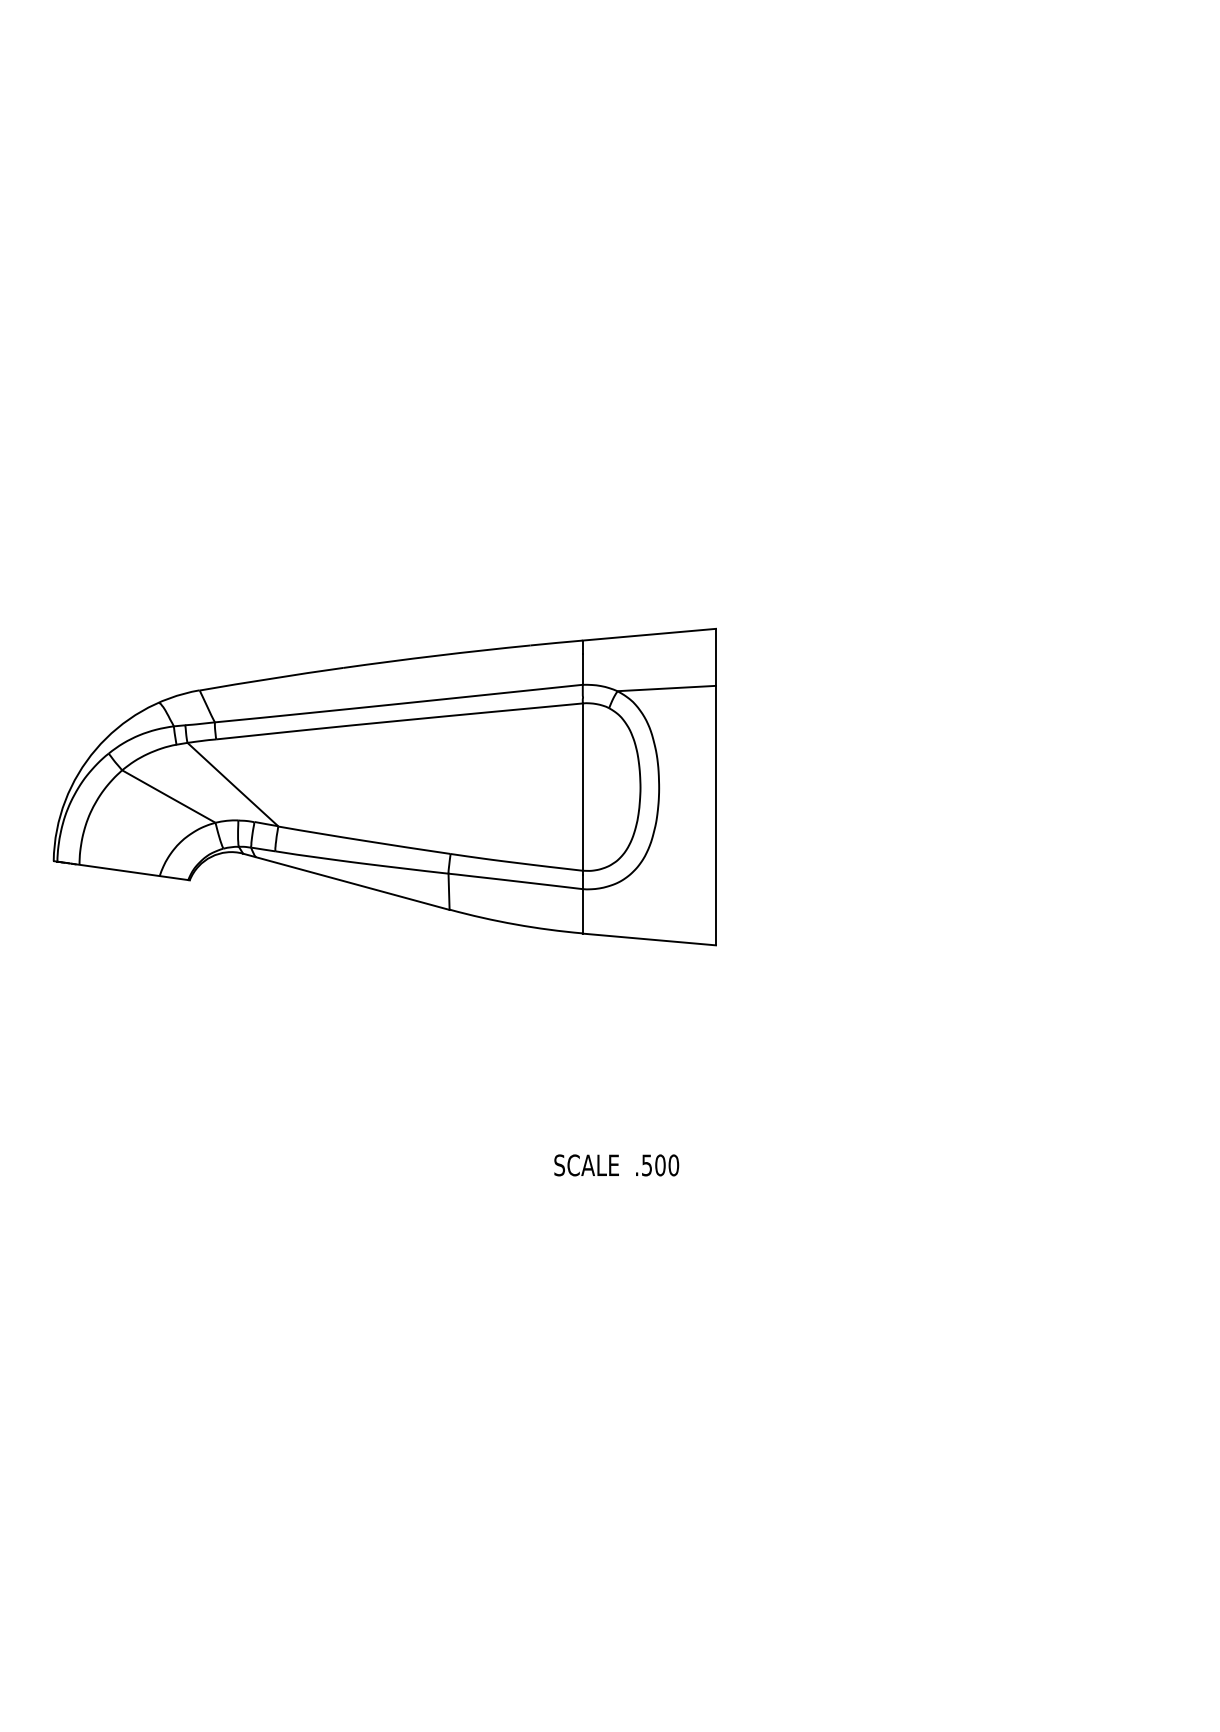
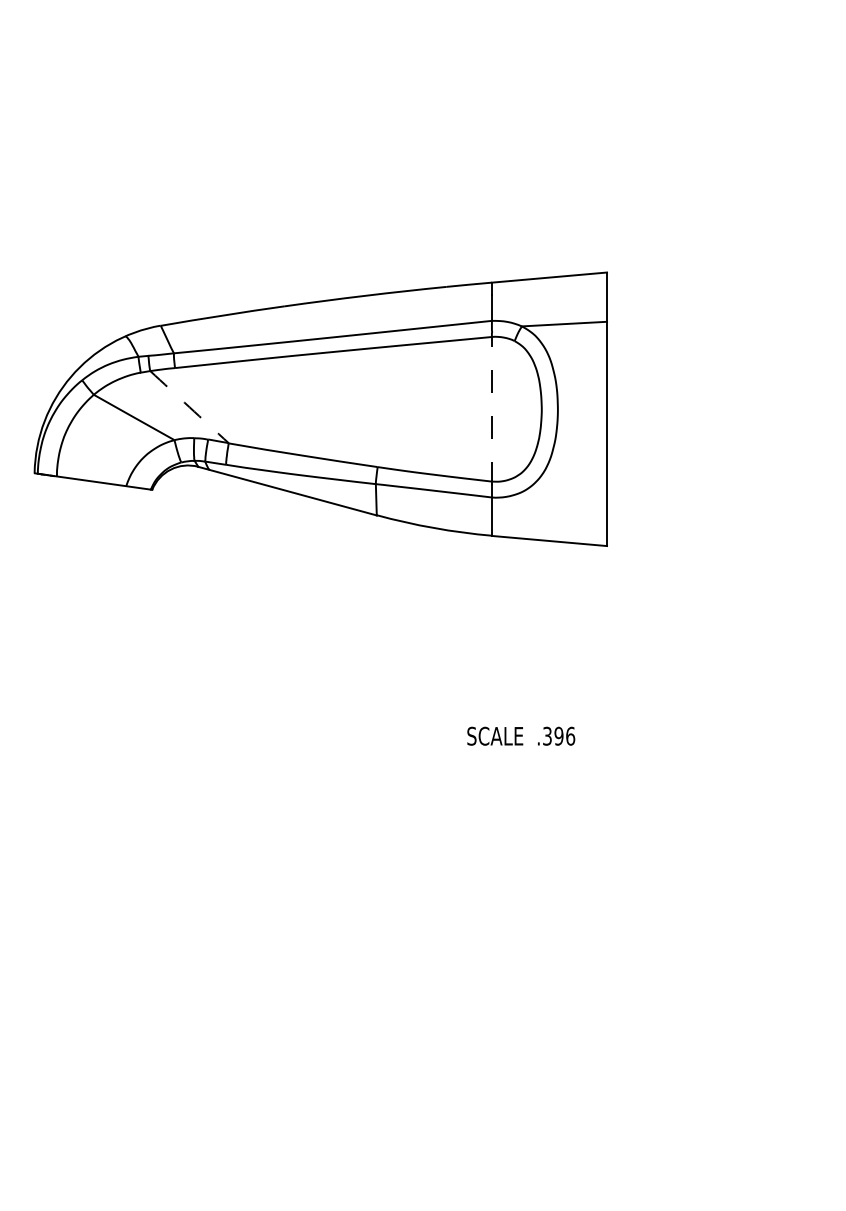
arc: (232, 784) -> (189, 407), solid -> dashed
line: (582, 789) -> (491, 411), solid -> dashed
text: (660, 1165) -> (559, 736), .500 -> .396

